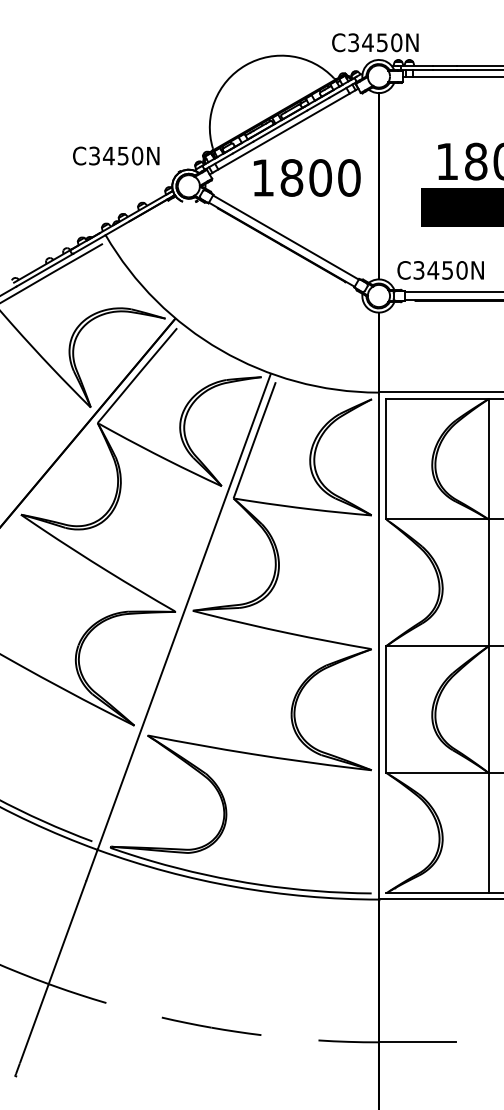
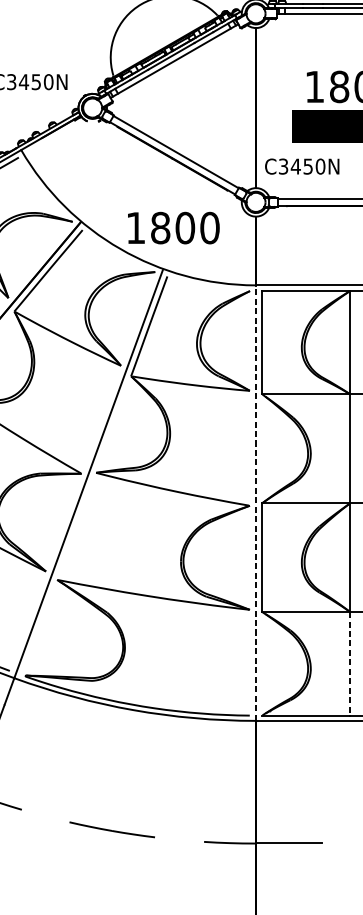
text: (307, 177) -> (174, 227), moved
text: (440, 270) -> (302, 166), moved
line: (378, 646) -> (255, 503), solid -> dashed
line: (488, 833) -> (350, 664), solid -> dashed

